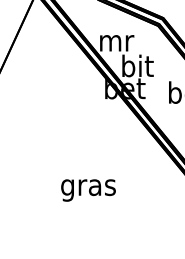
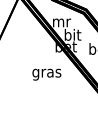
text: (87, 190) -> (46, 74), moved

